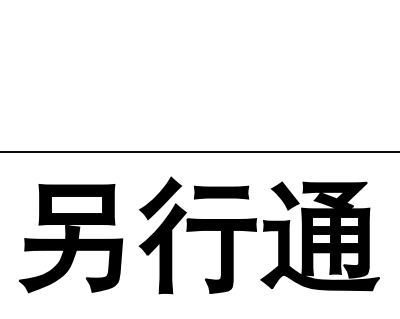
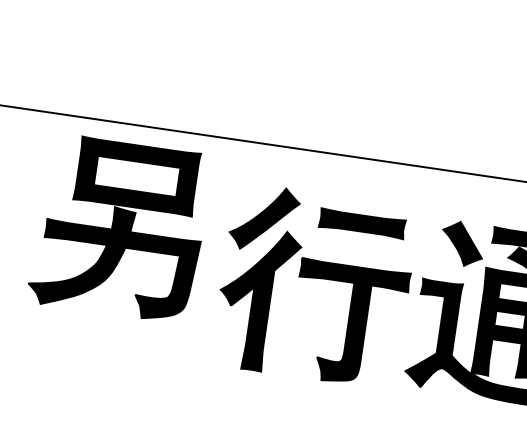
part: (71, 238) -> (120, 228), moved

